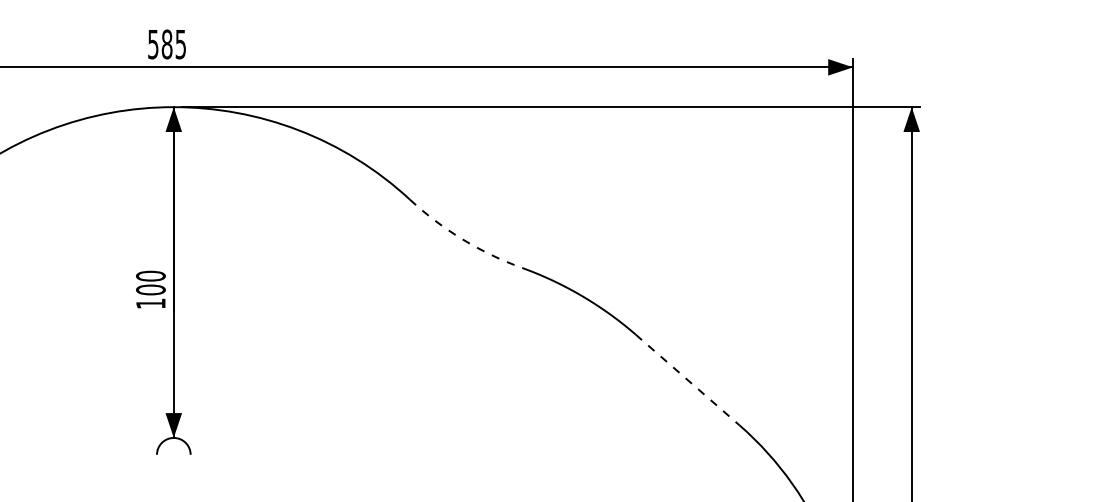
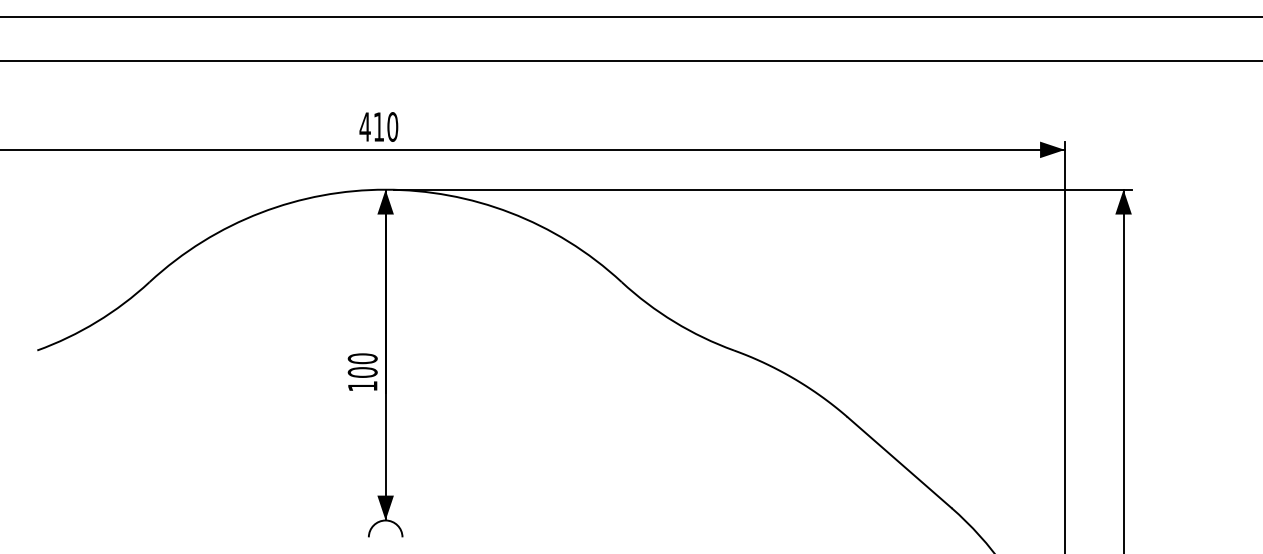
text: (166, 43) -> (378, 126), 585 -> 410
arc: (462, 238) -> (674, 321), dashed -> solid
line: (687, 379) -> (899, 462), dashed -> solid

